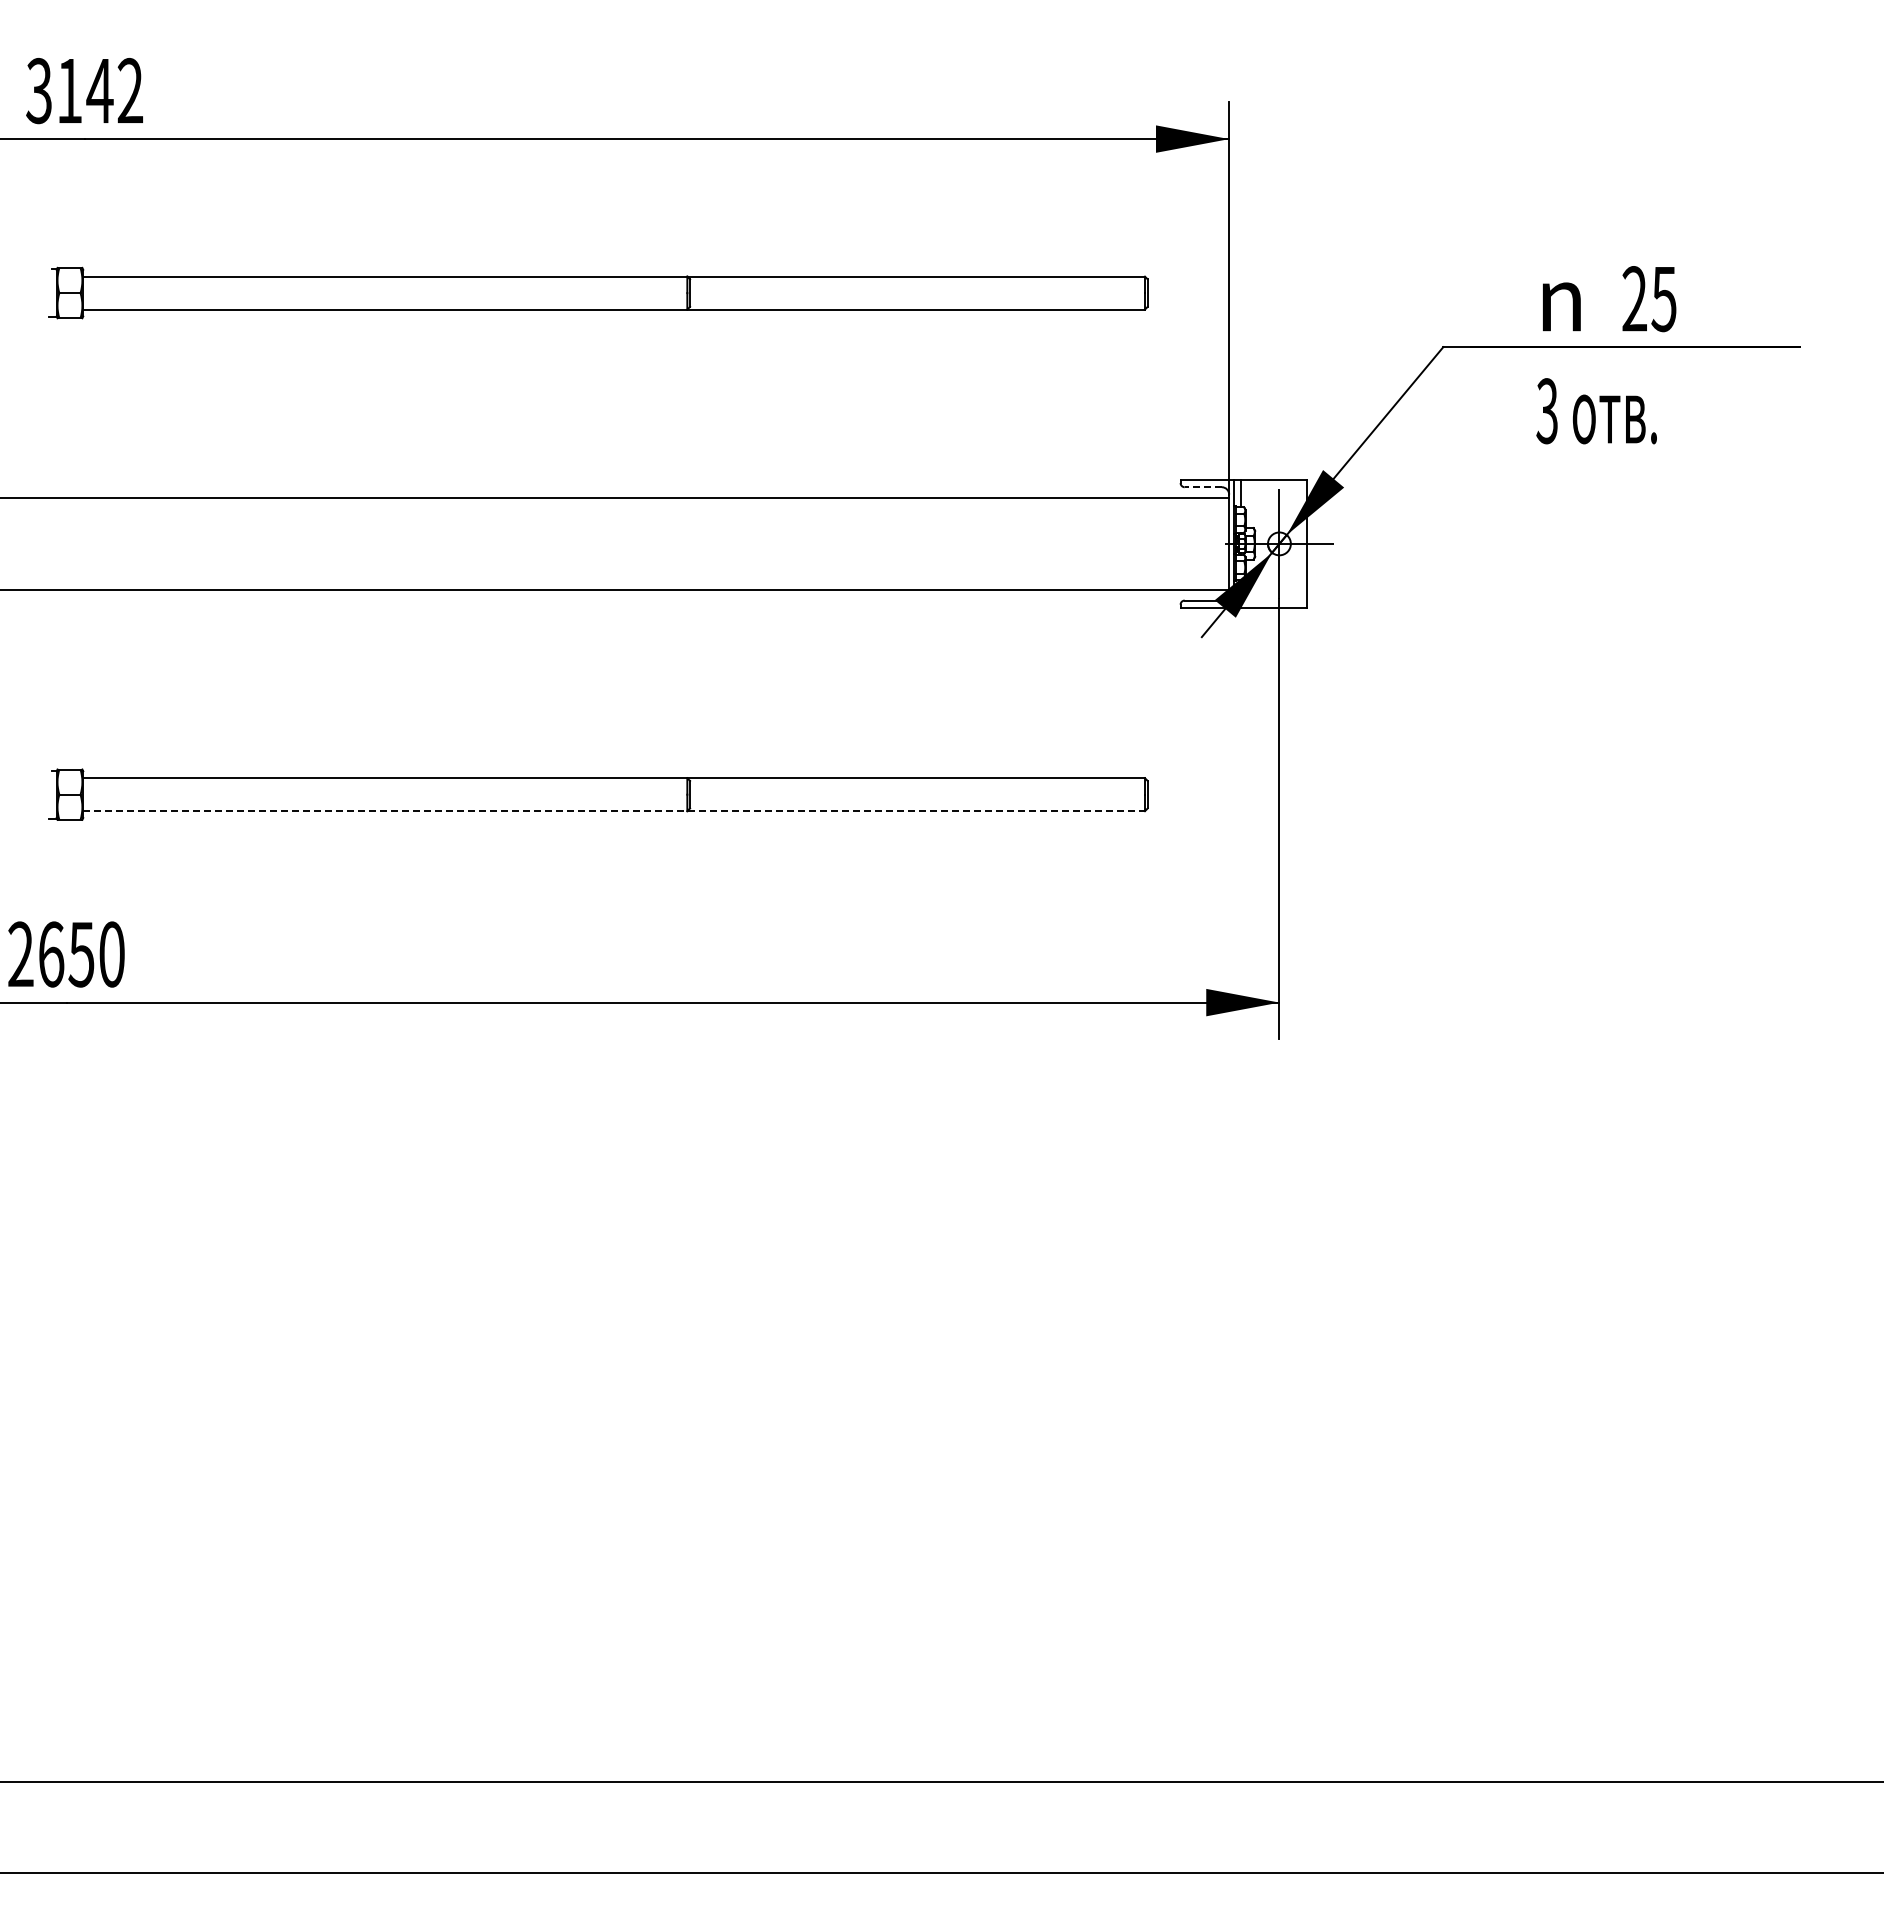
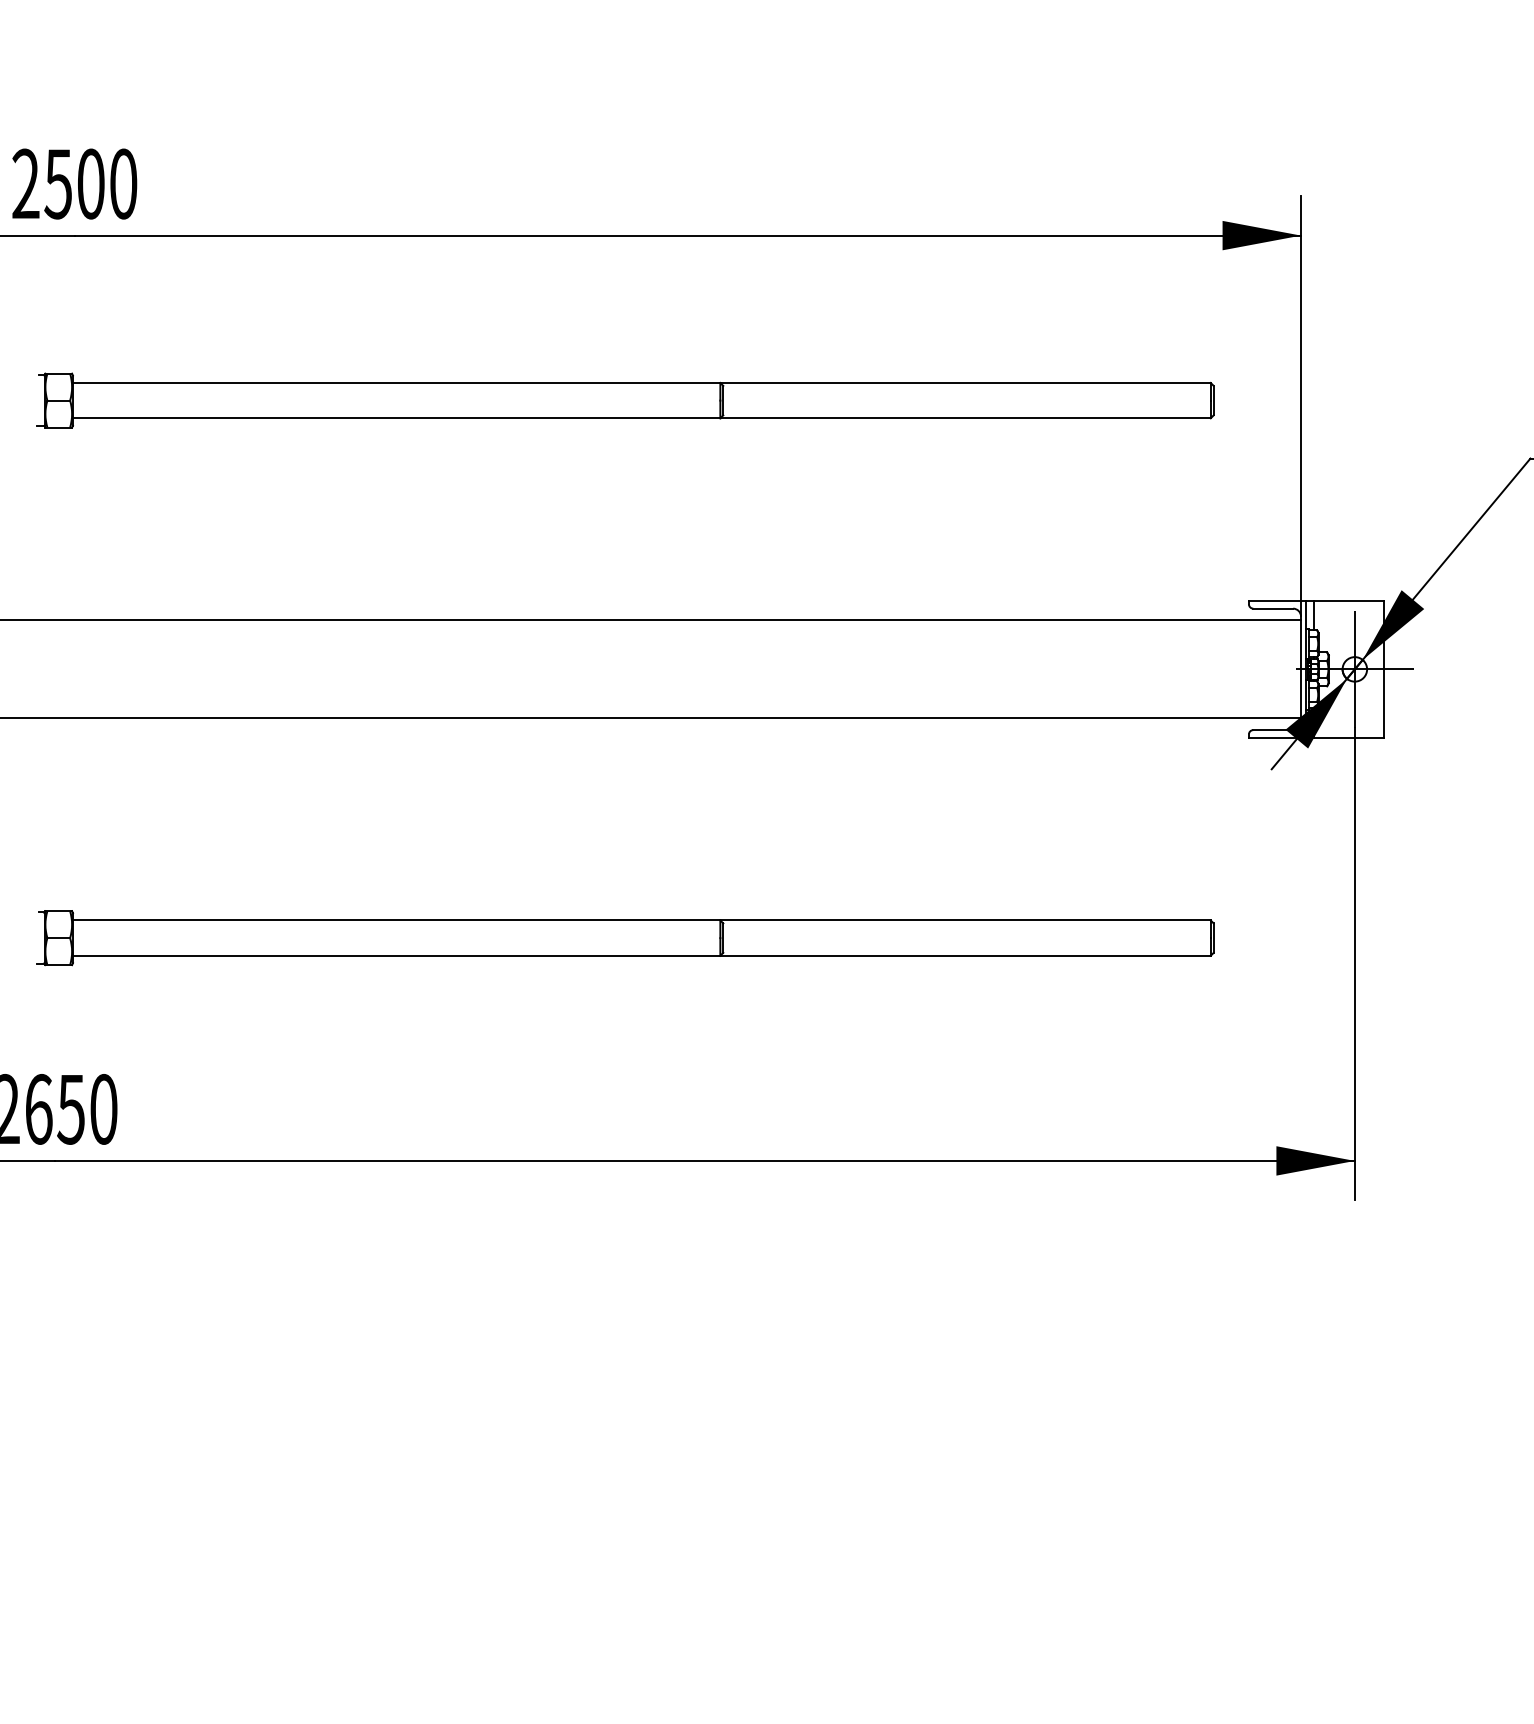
text: (84, 90) -> (74, 183), 3142 -> 2500
line: (1203, 487) -> (1273, 608), dashed -> solid
line: (614, 811) -> (642, 956), dashed -> solid

